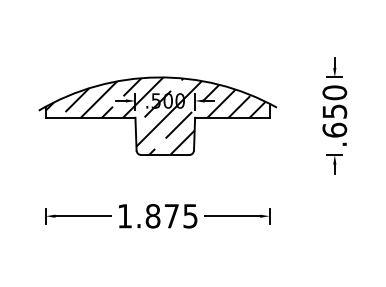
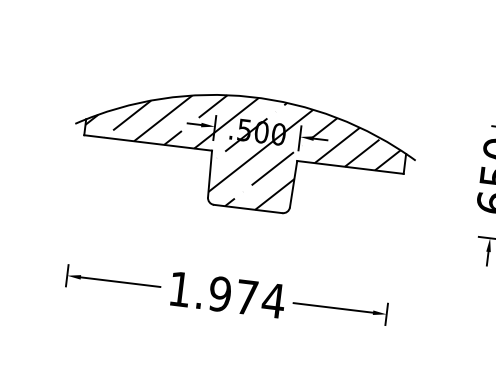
text: (171, 216) -> (246, 297), 1.875 -> 1.974

